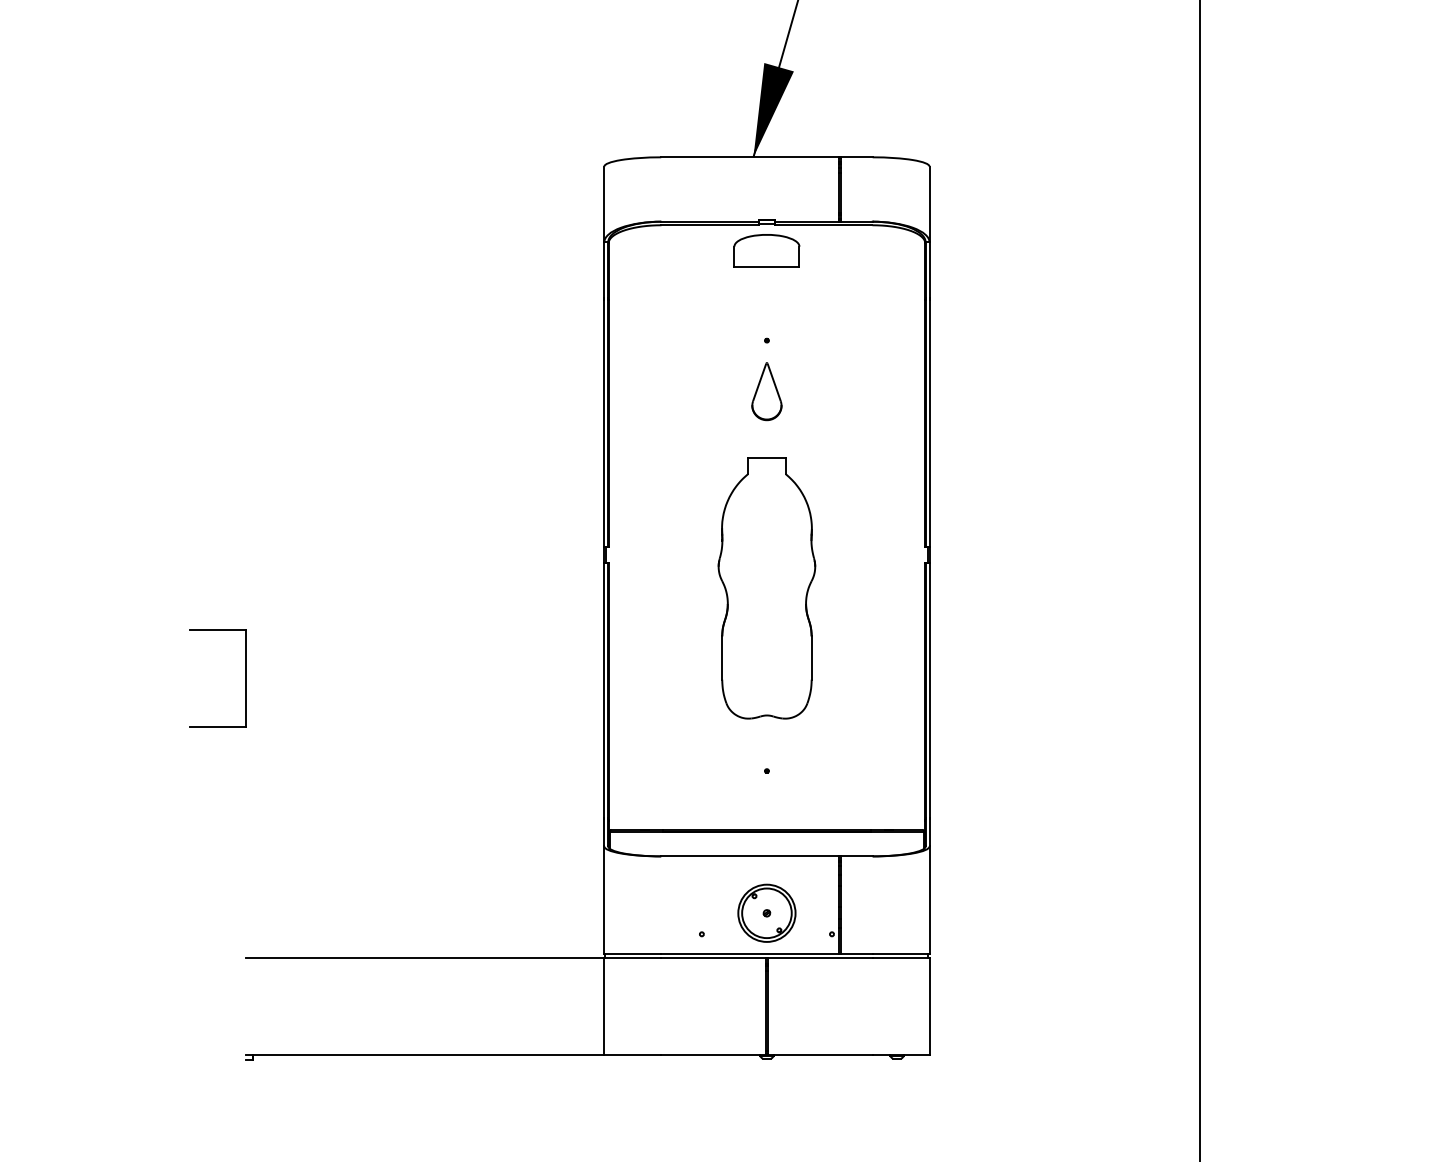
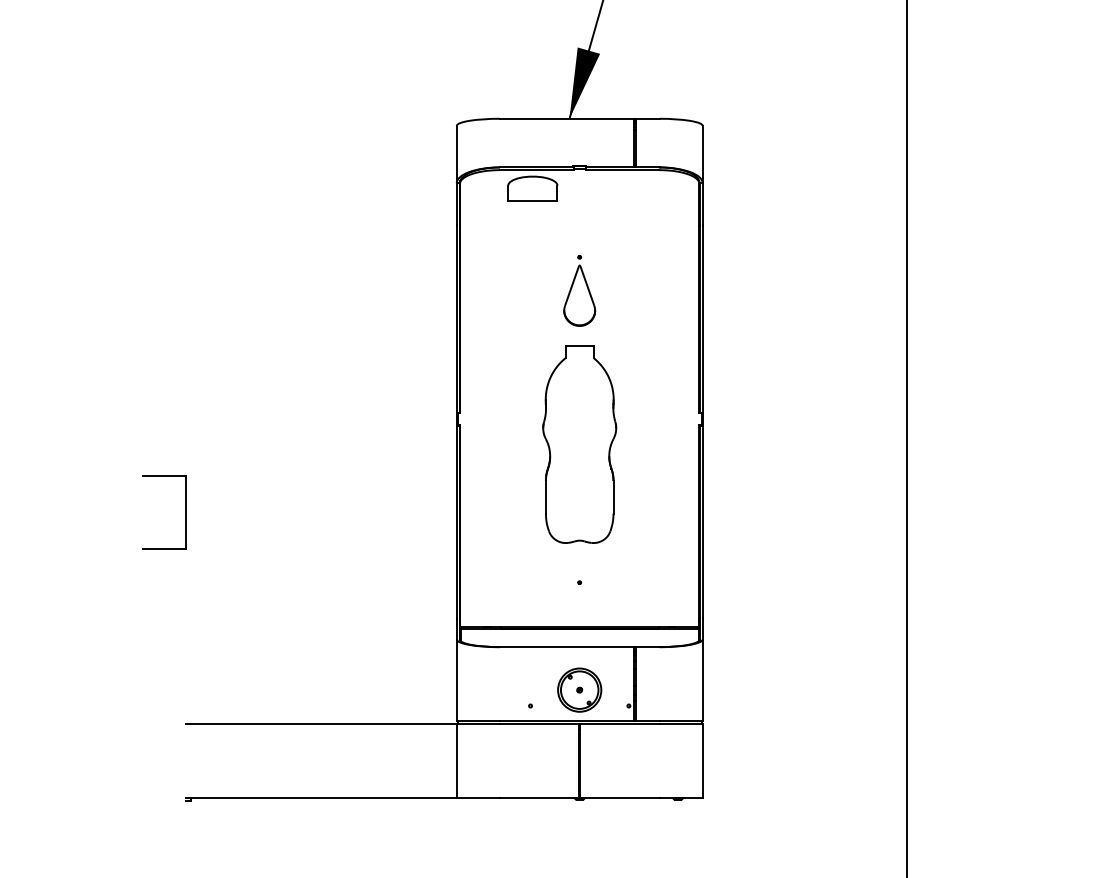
part: (766, 250) -> (532, 188), moved
part: (766, 391) -> (579, 295), size x1.4

